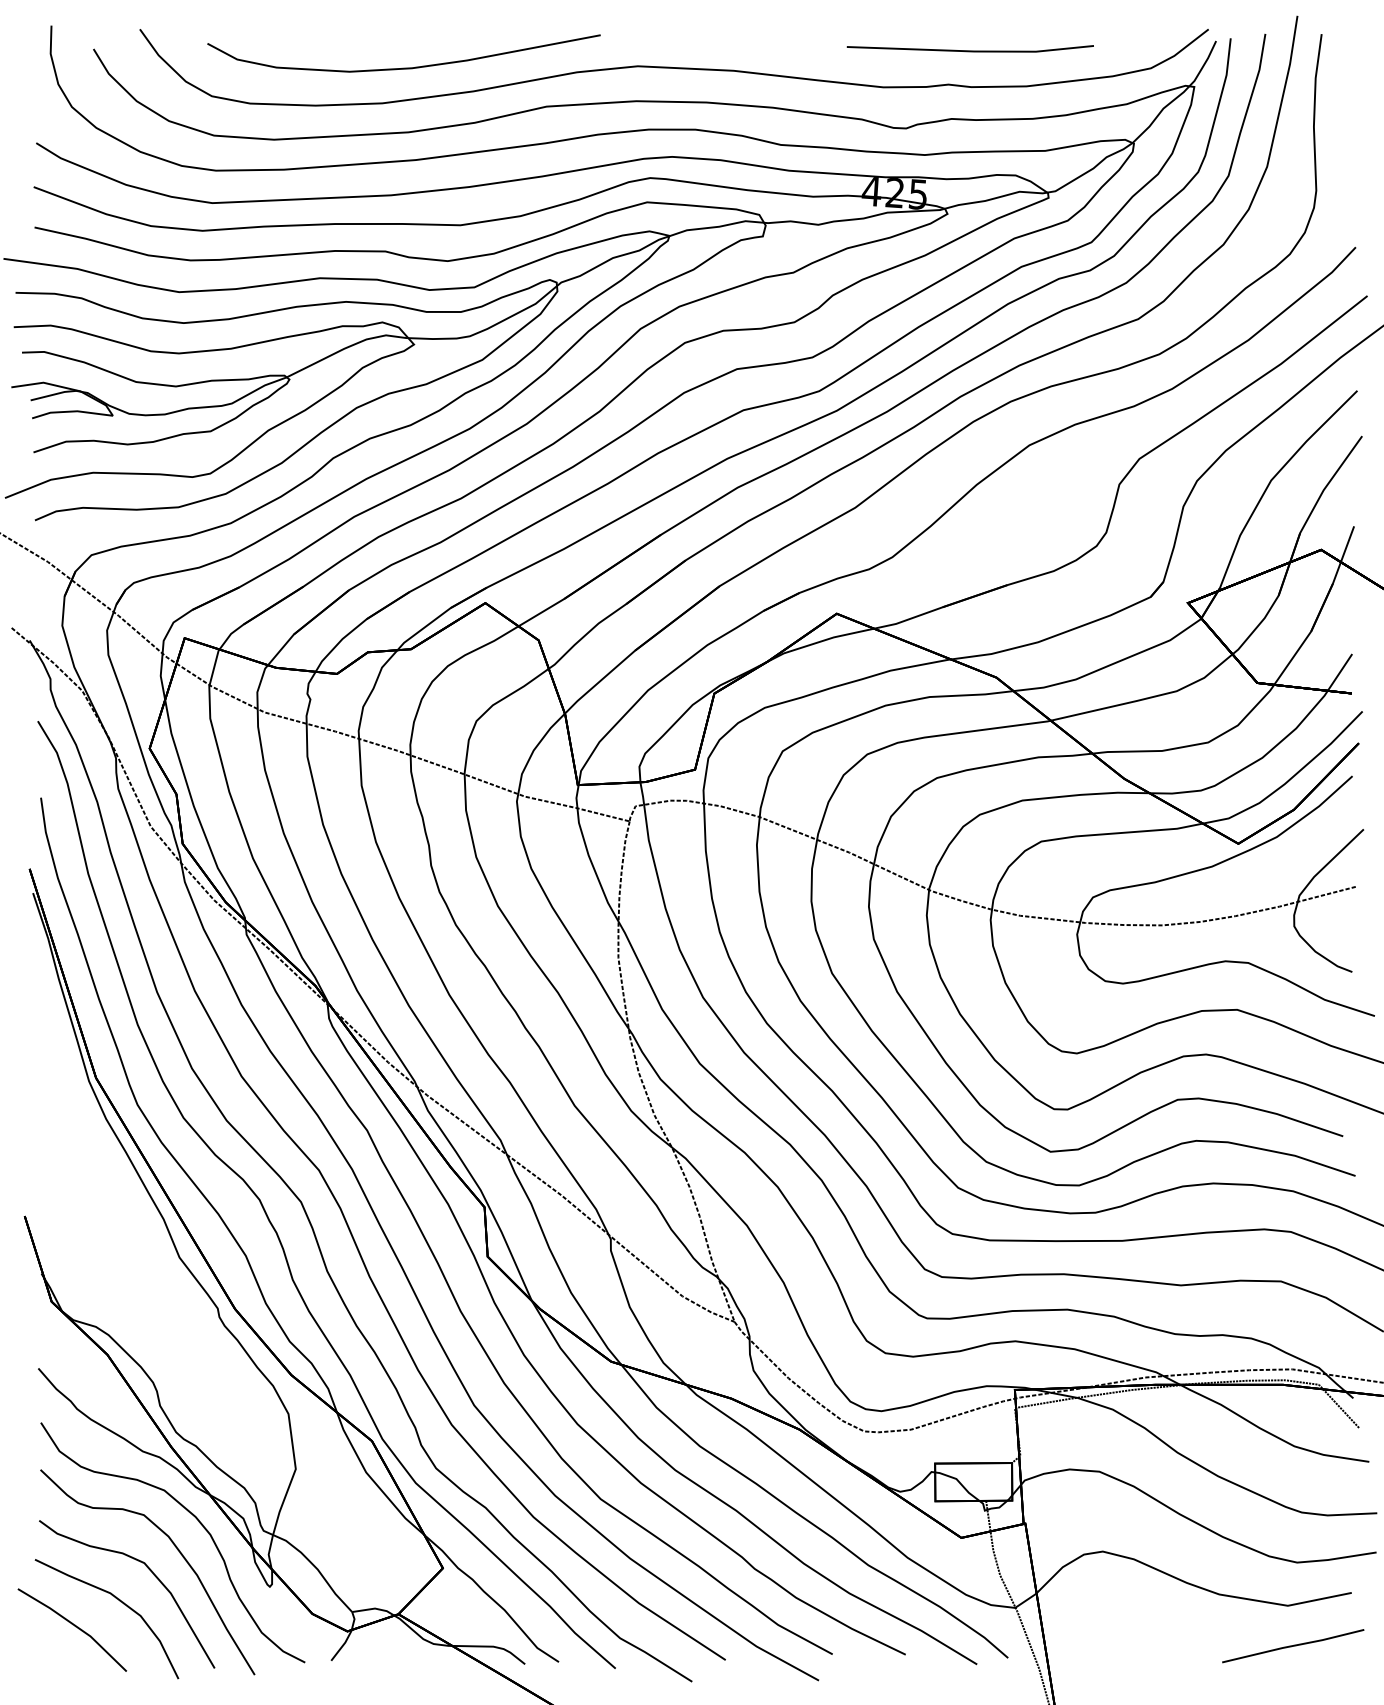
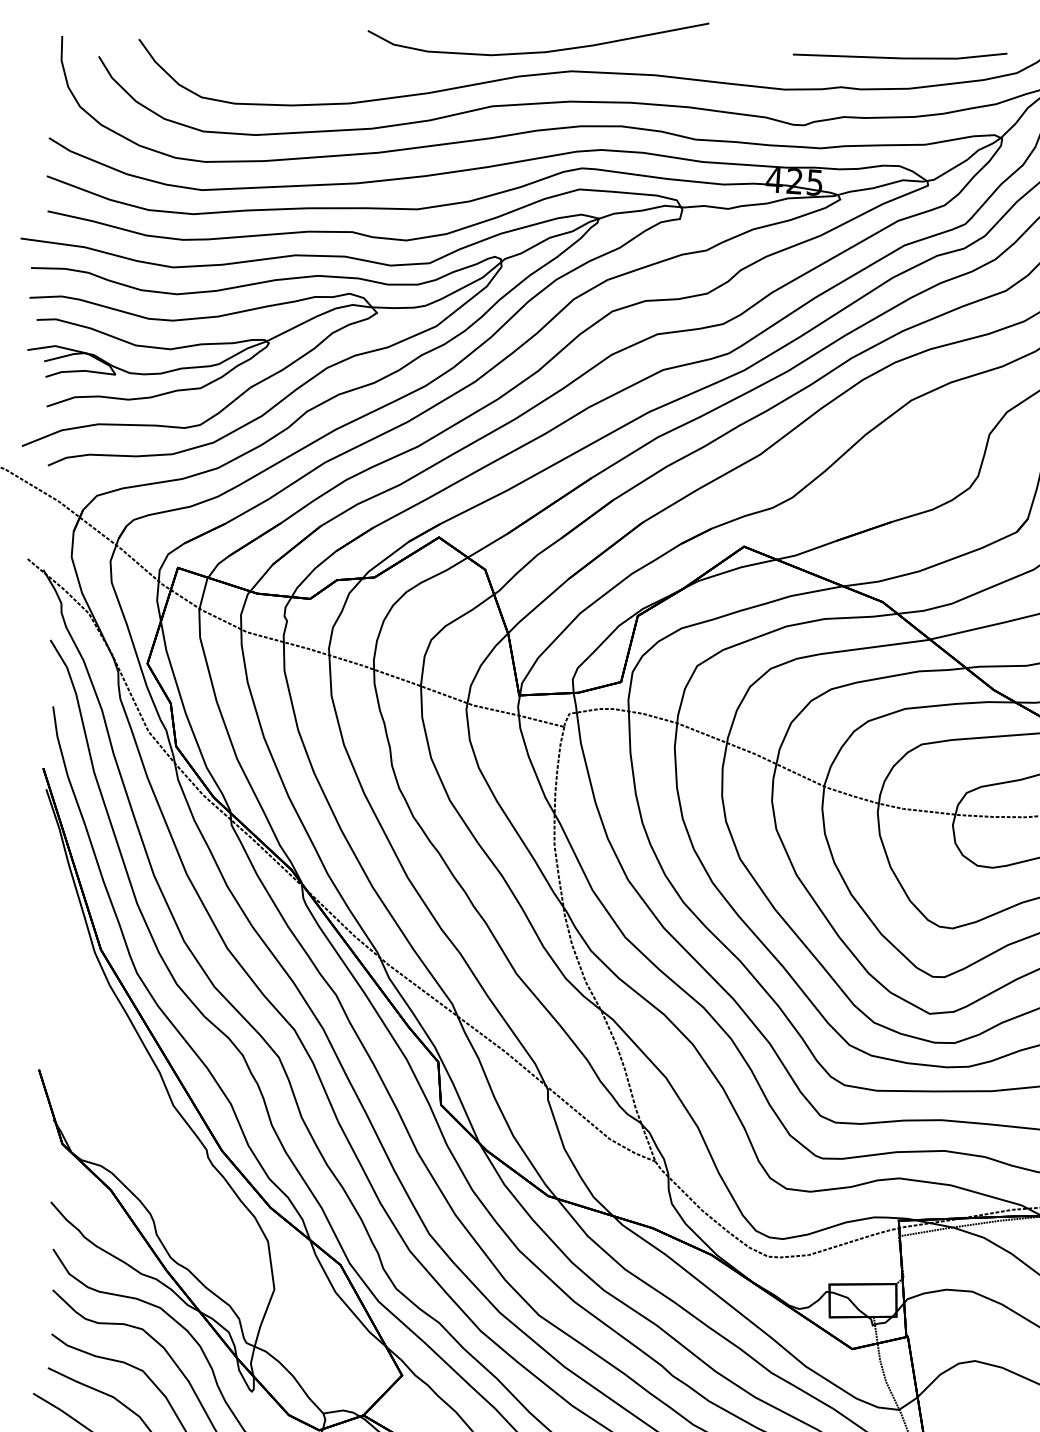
line: (969, 50) -> (899, 57), moved
curve: (403, 67) -> (538, 51), moved

